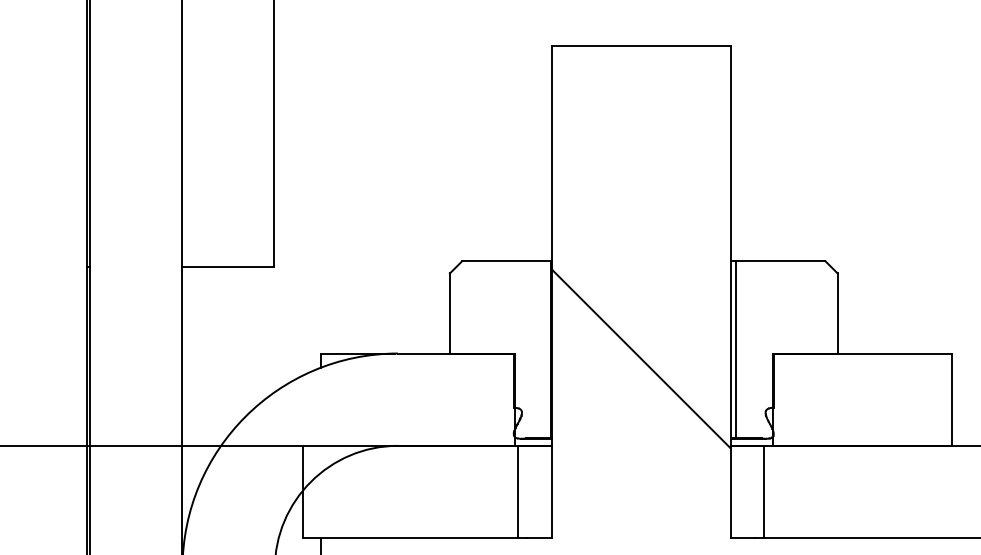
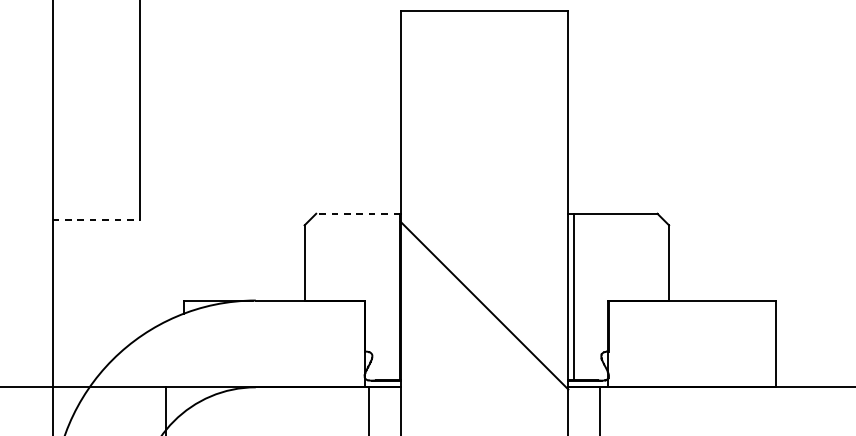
line: (506, 261) -> (357, 214), solid -> dashed
line: (228, 267) -> (96, 219), solid -> dashed

